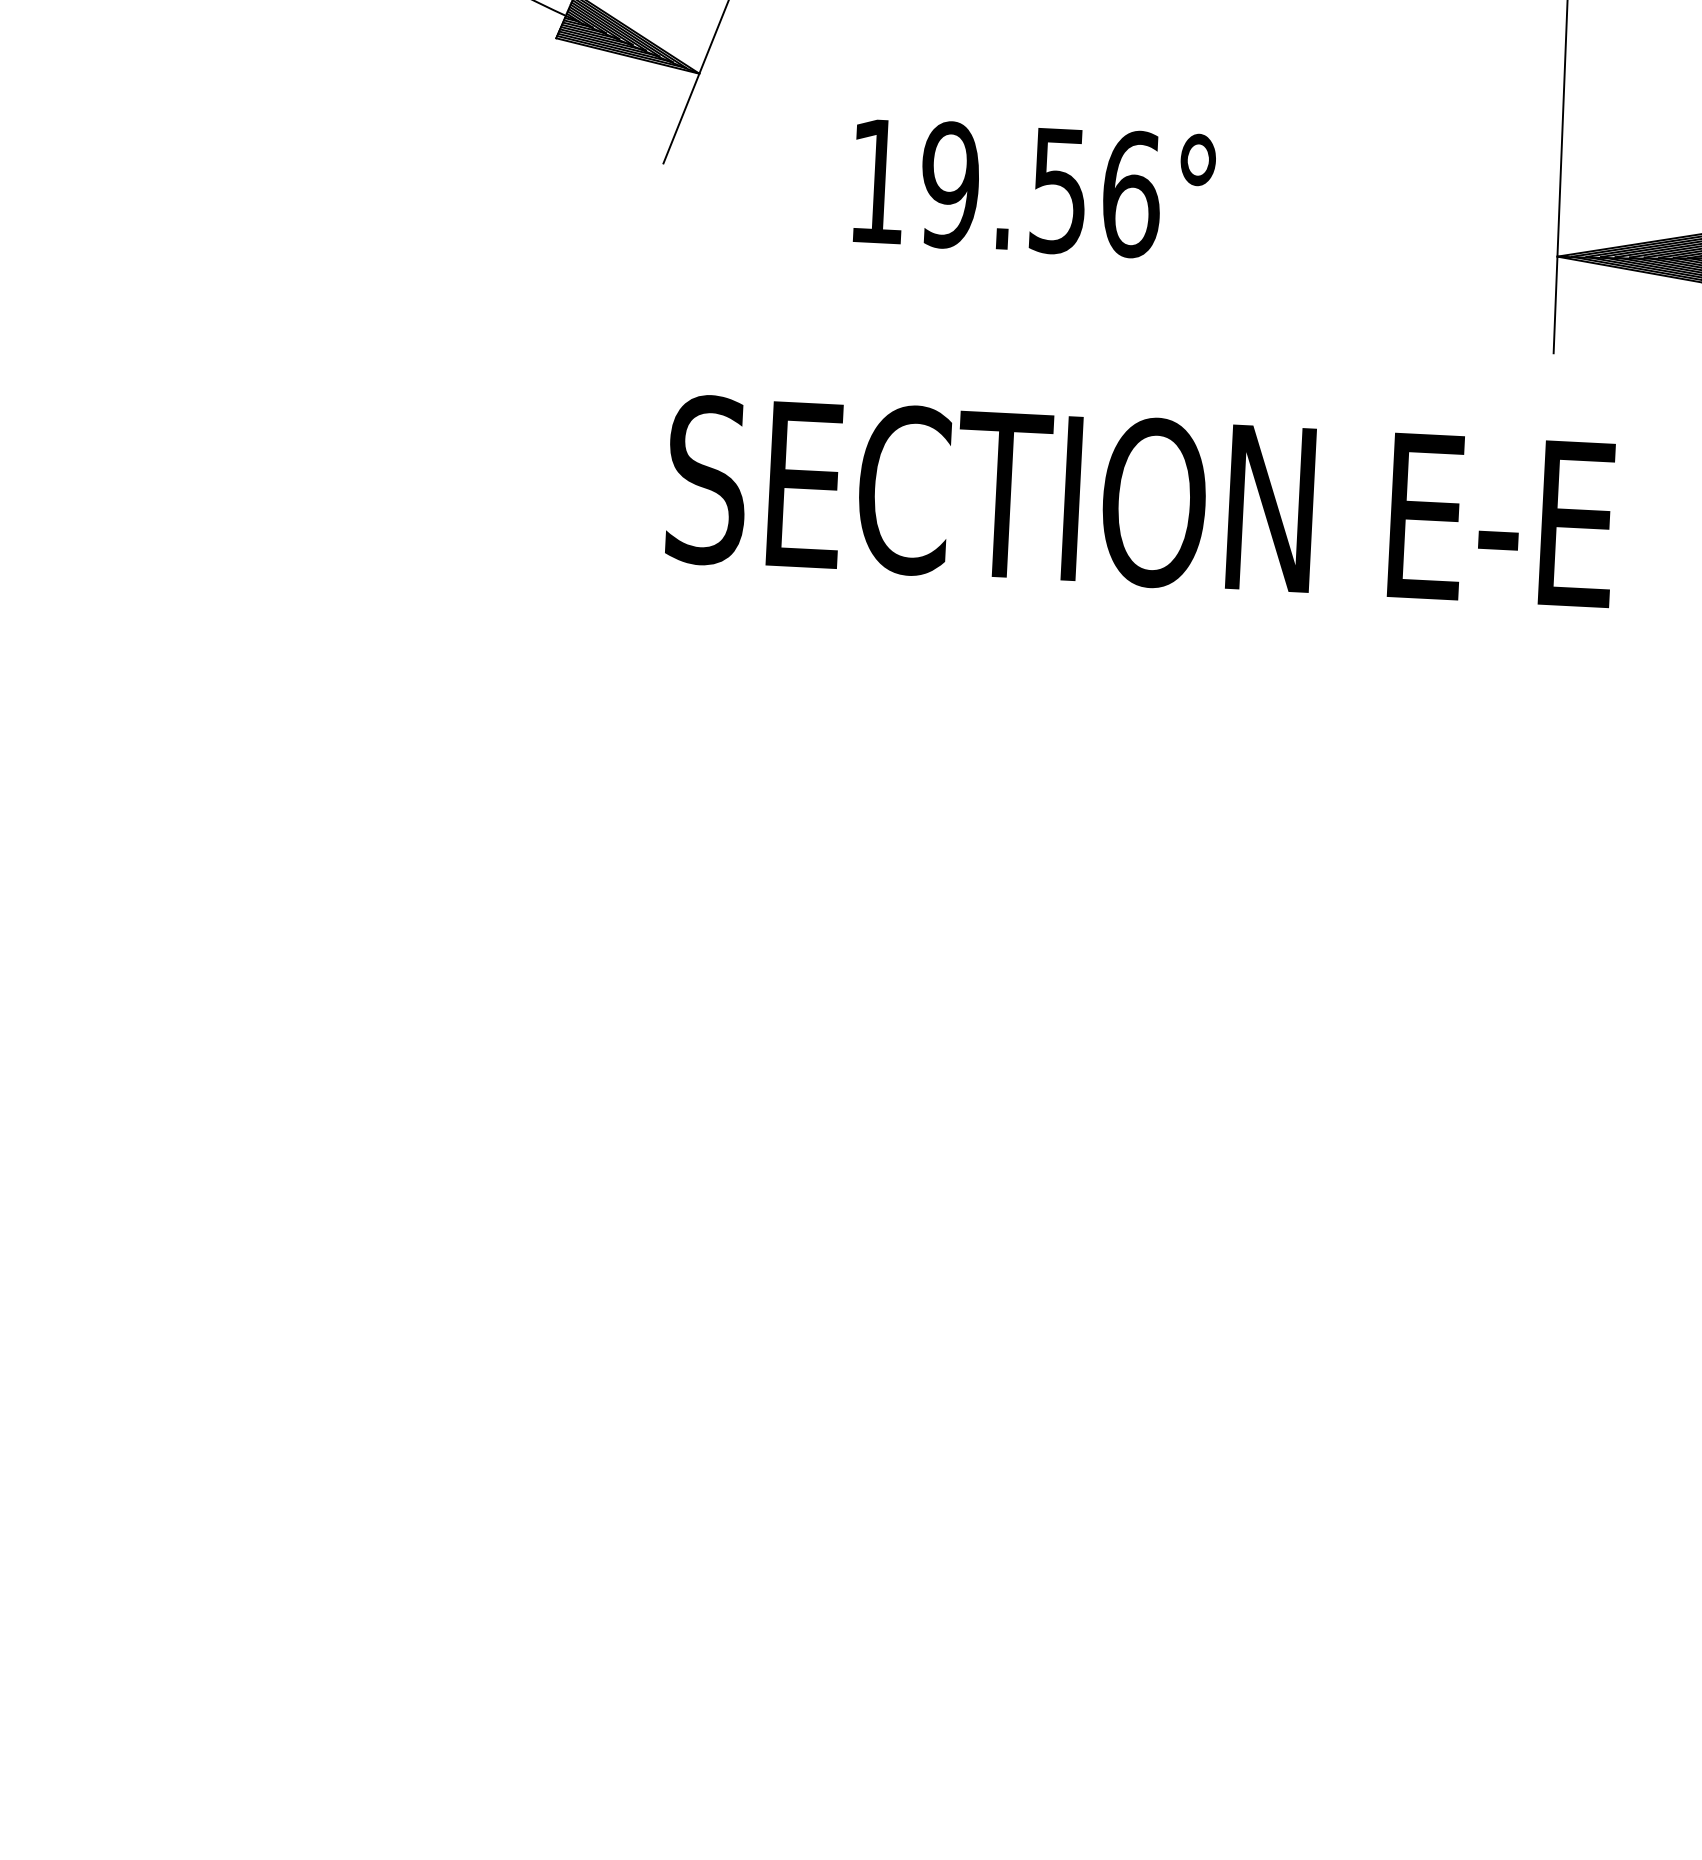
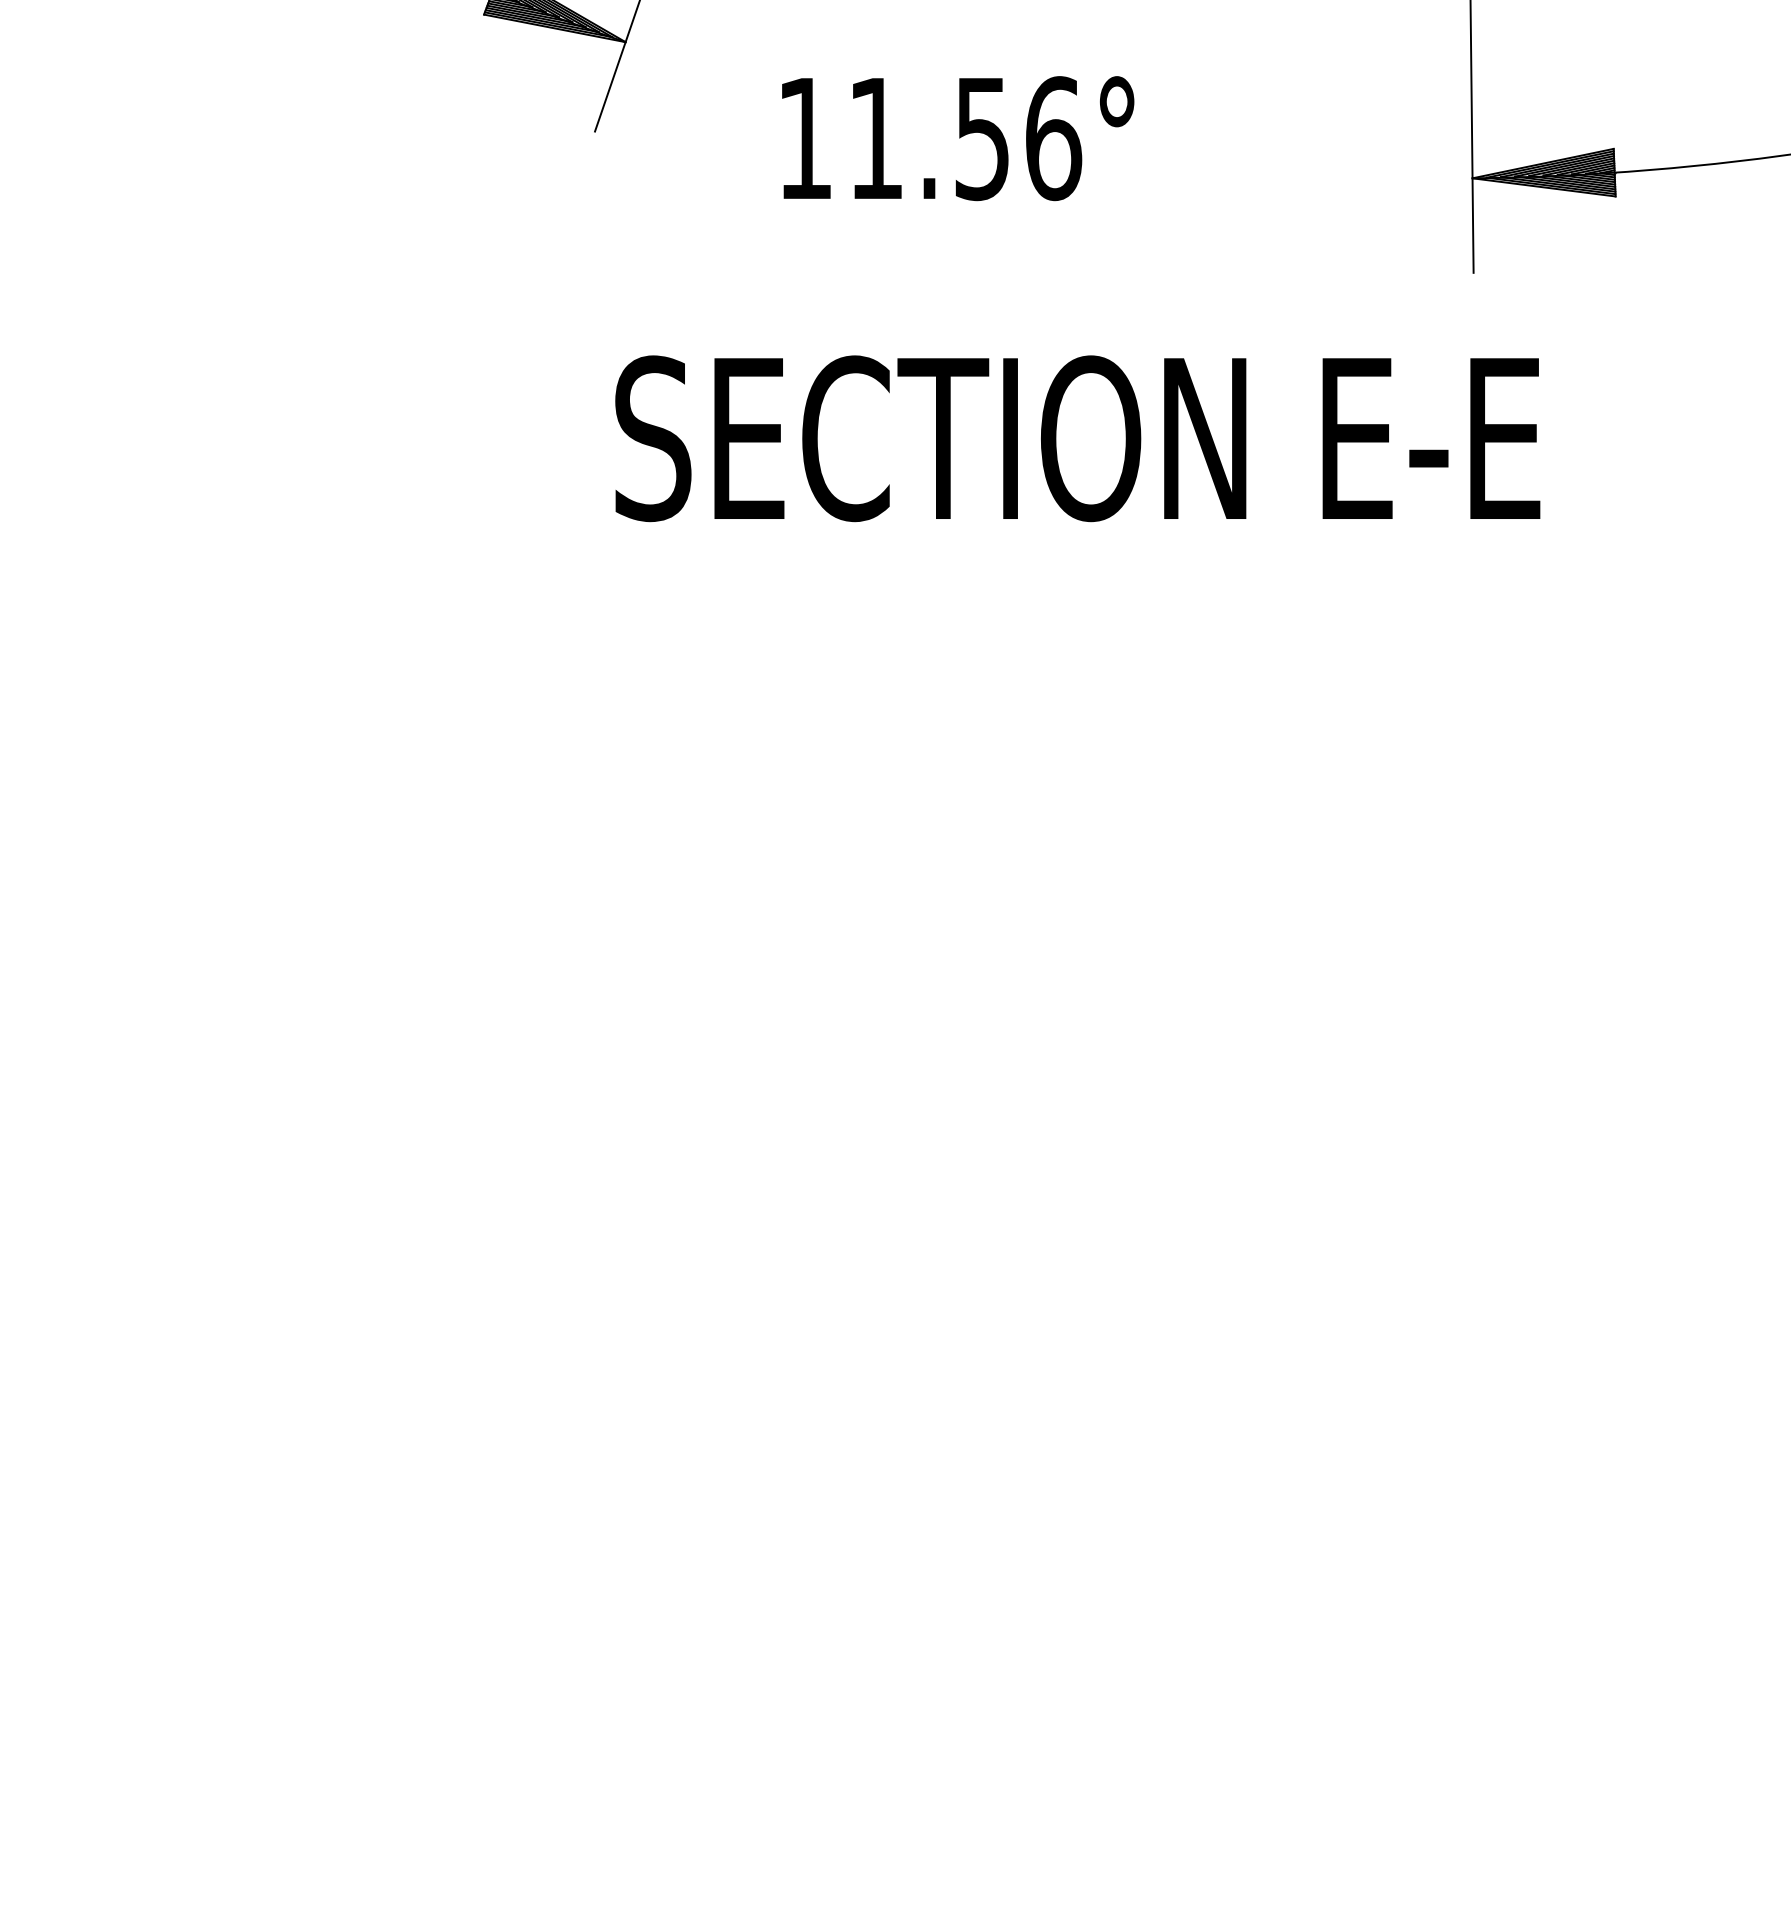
text: (949, 185) -> (875, 138), 19.56° -> 11.56°

